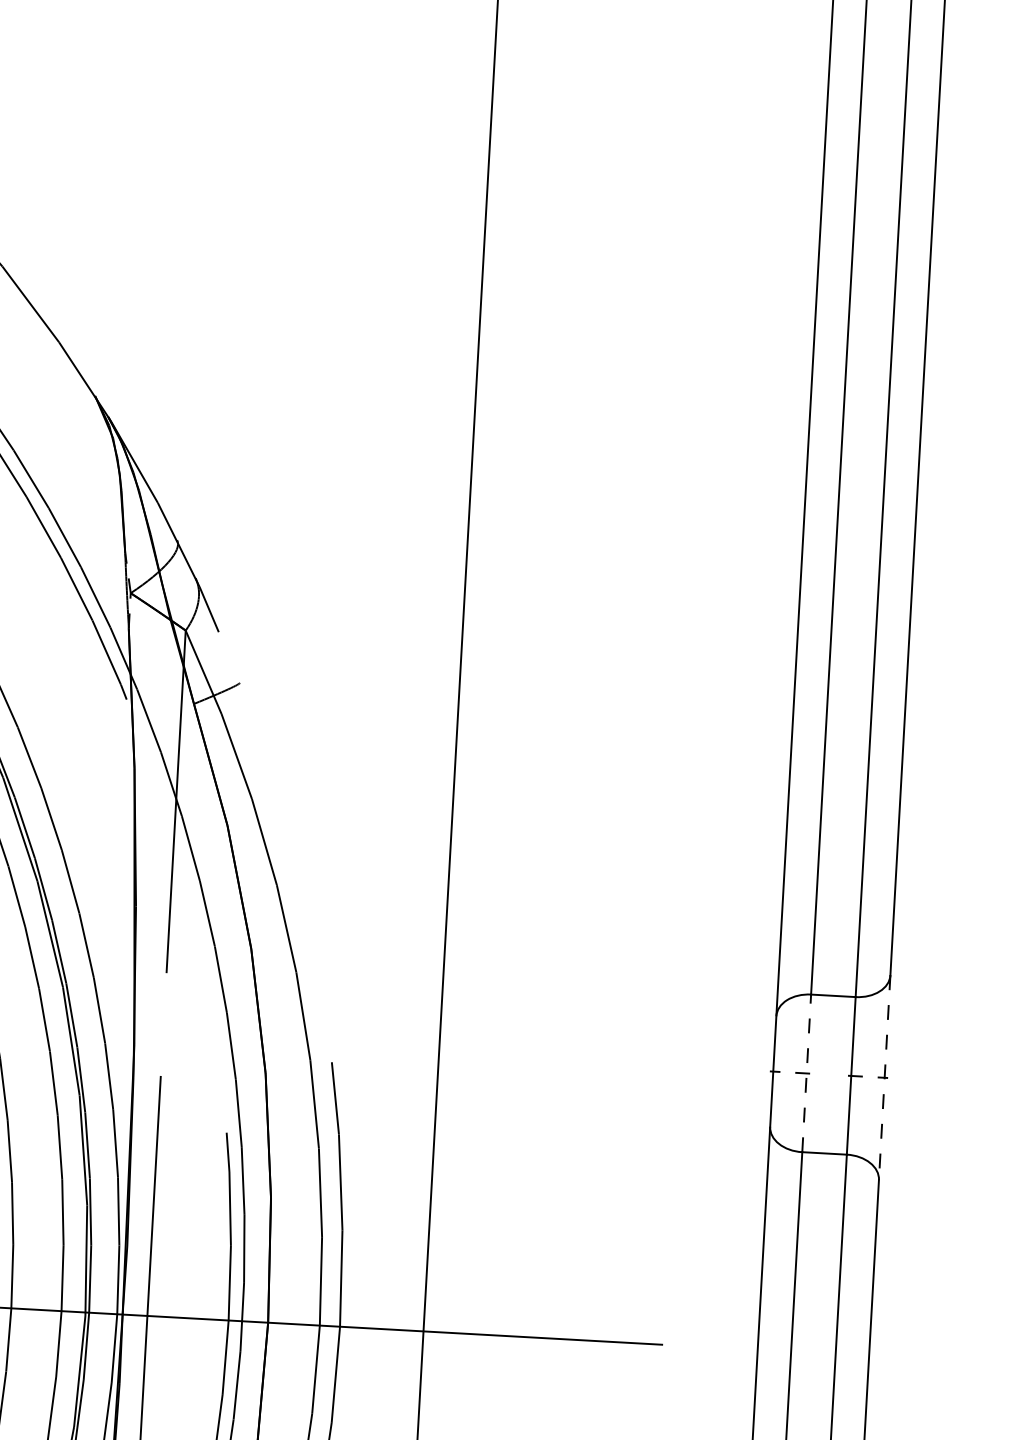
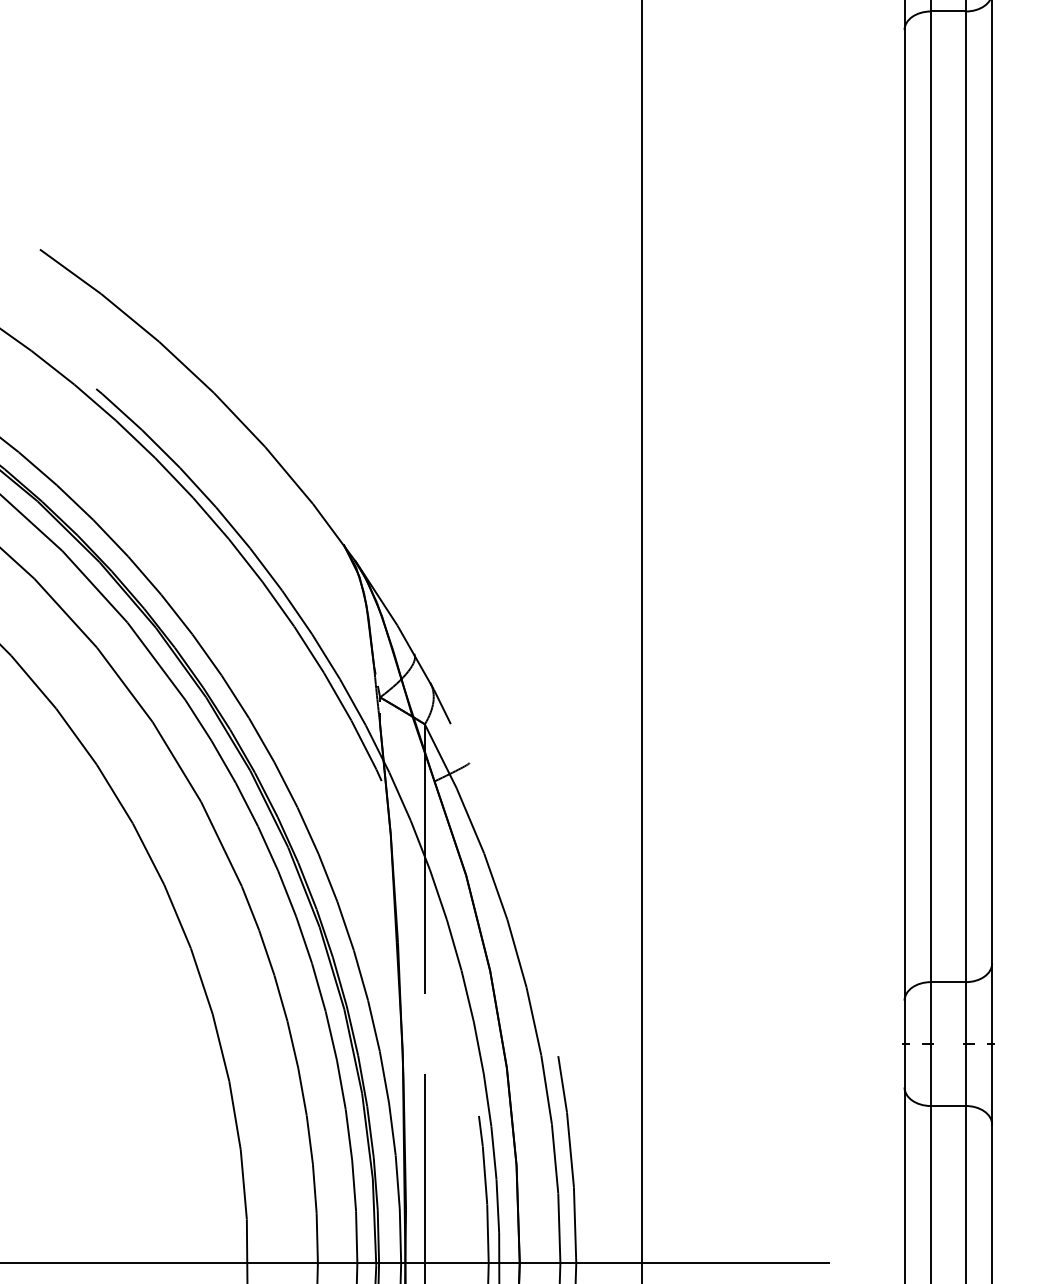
line: (806, 1073) -> (930, 1044), dashed -> solid
line: (885, 1078) -> (992, 1044), dashed -> solid

